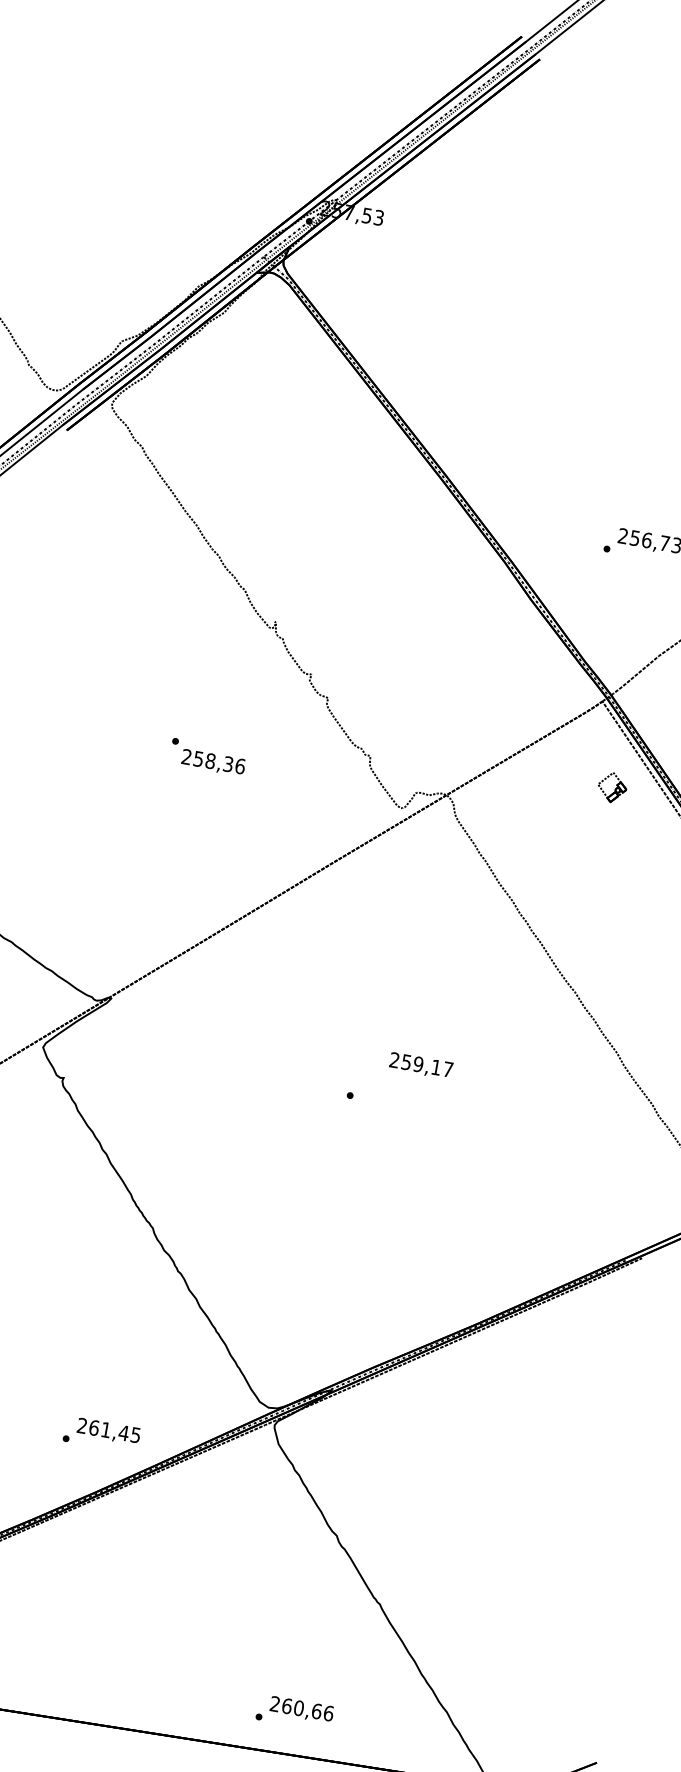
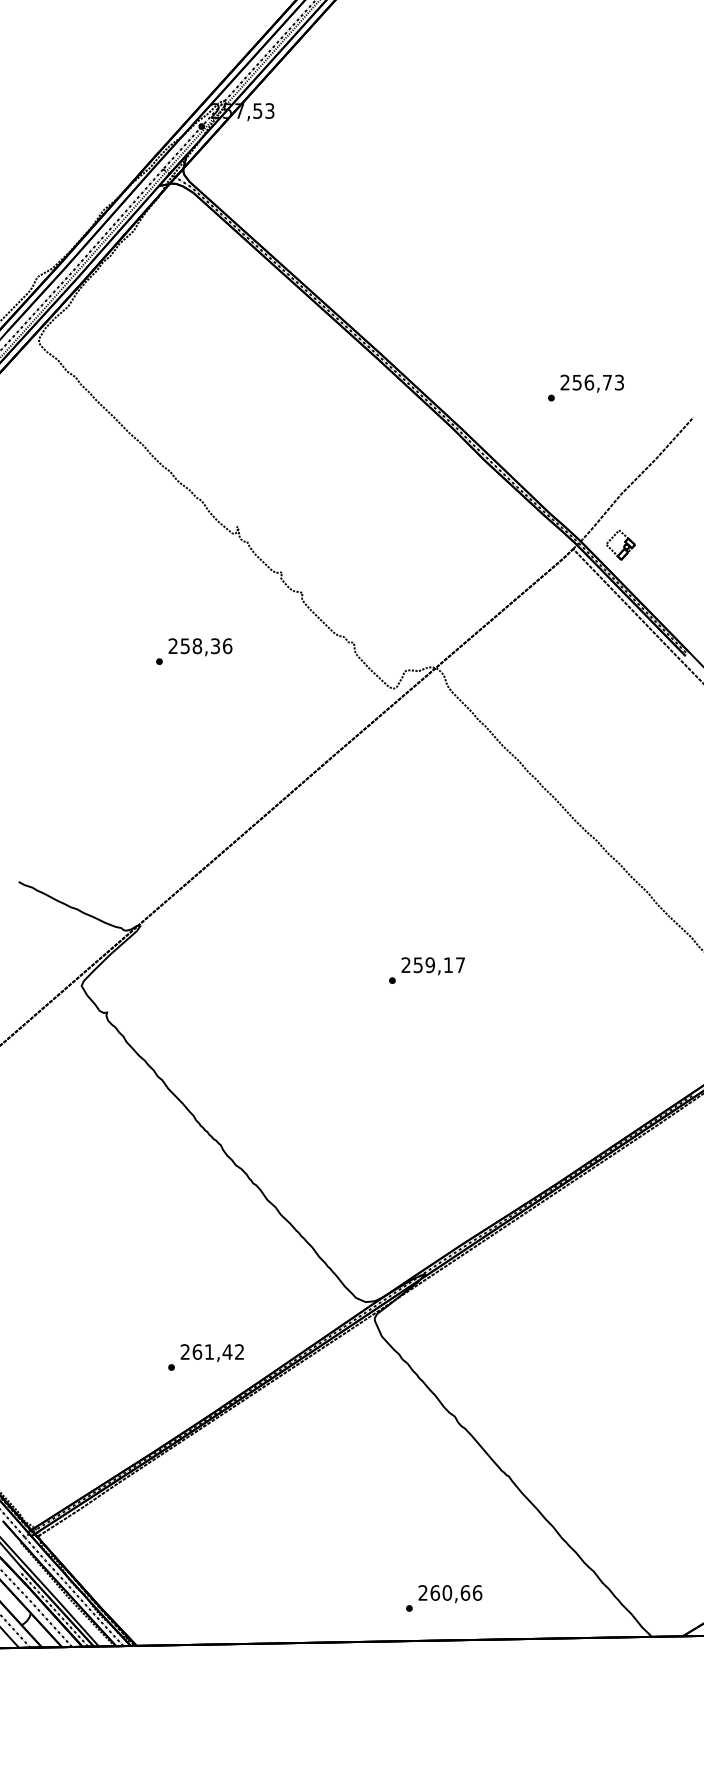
text: (213, 763) -> (200, 647), moved
part: (612, 787) -> (620, 545), moved
text: (420, 1066) -> (432, 966), moved
text: (135, 1434) -> (239, 1351), 261,45 -> 261,42

